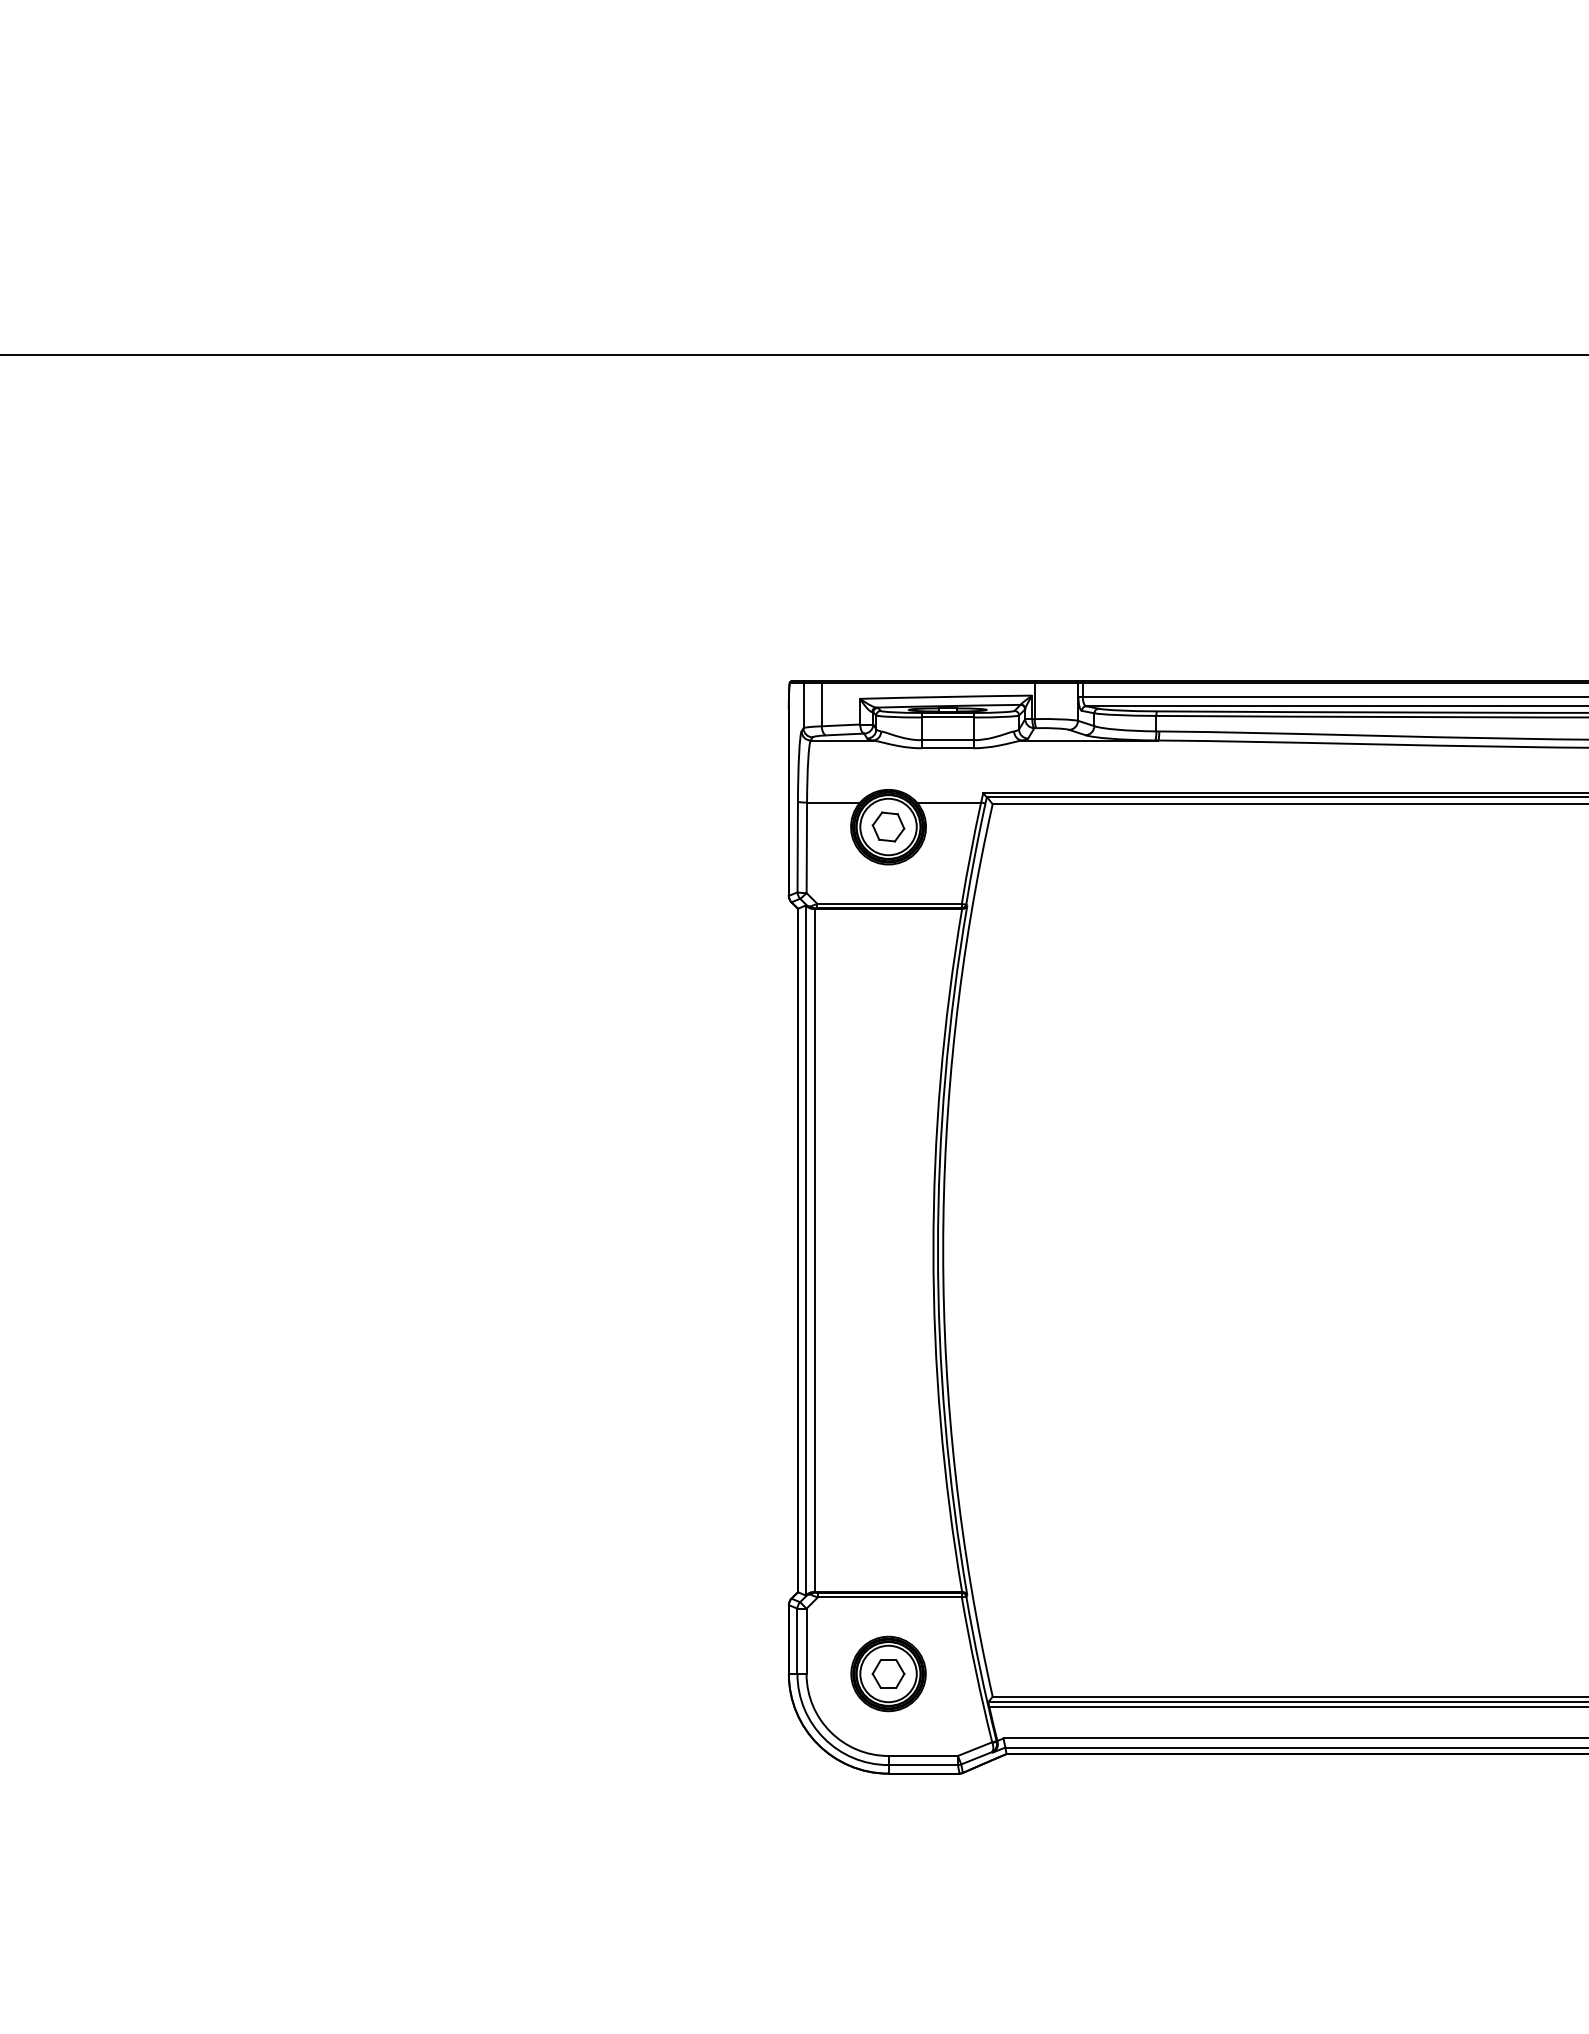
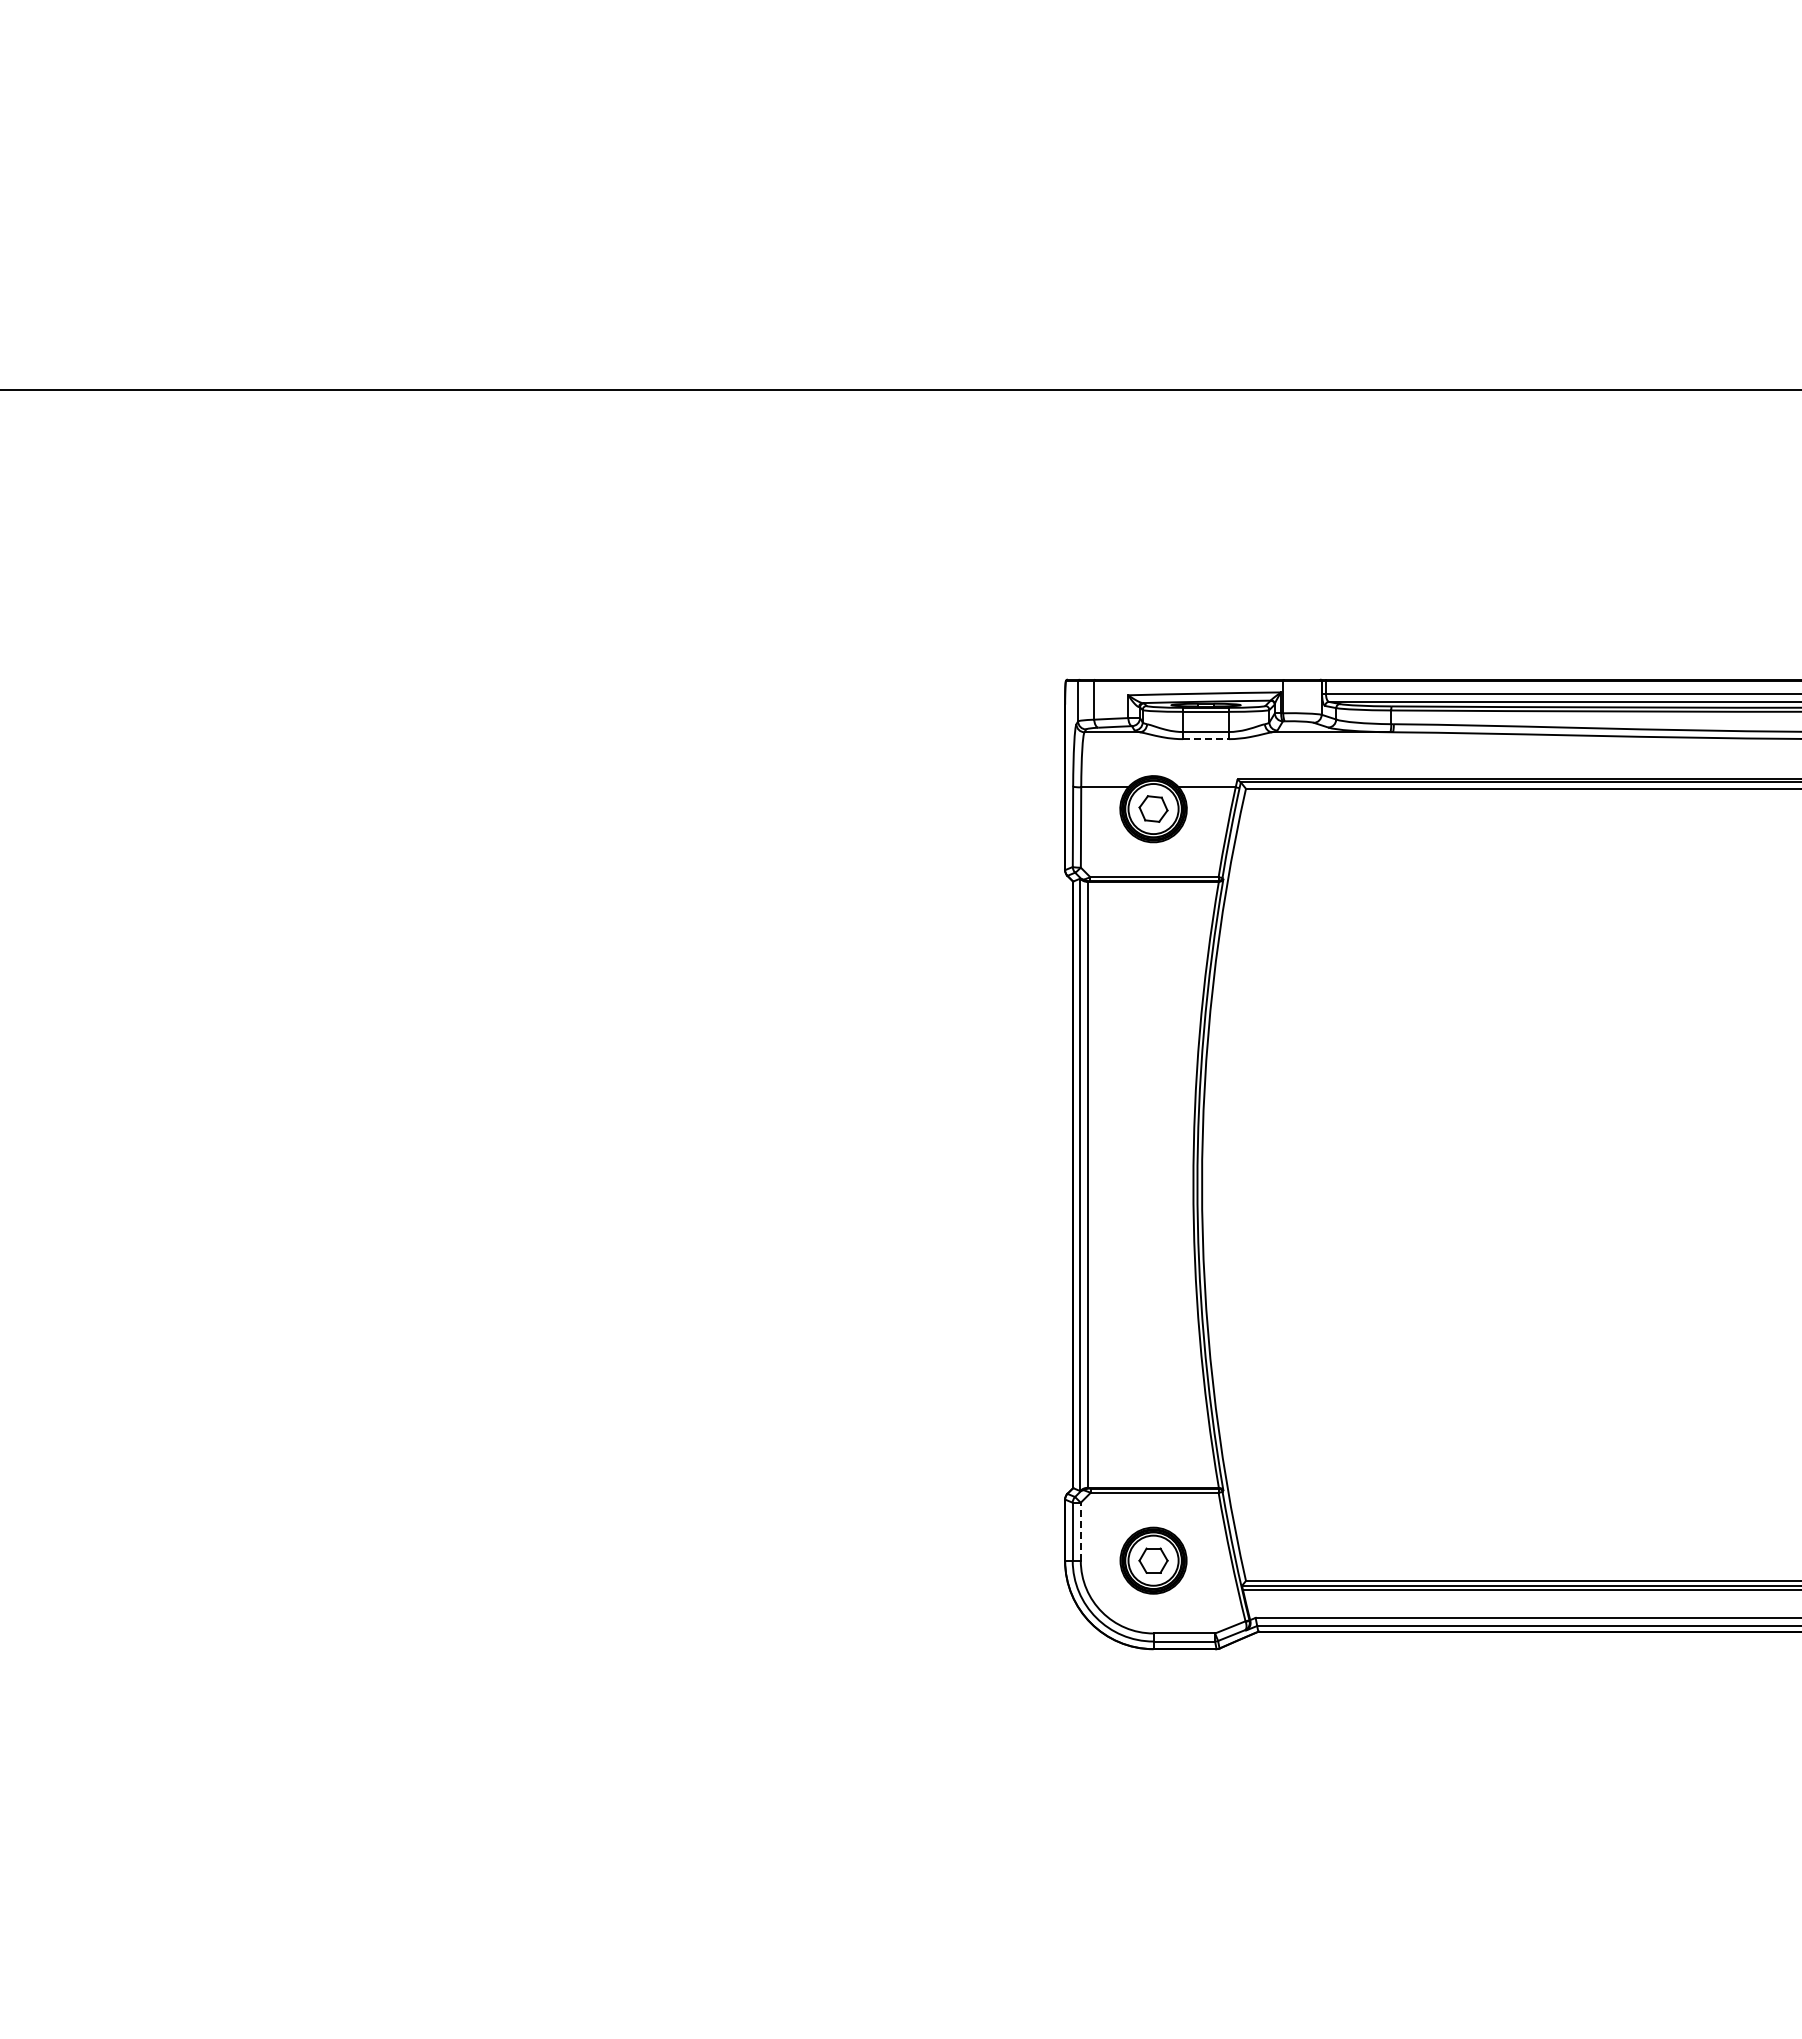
line: (948, 748) -> (1206, 739), solid -> dashed
line: (806, 1641) -> (1080, 1531), solid -> dashed

